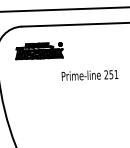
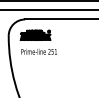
text: (88, 74) -> (38, 51), moved

